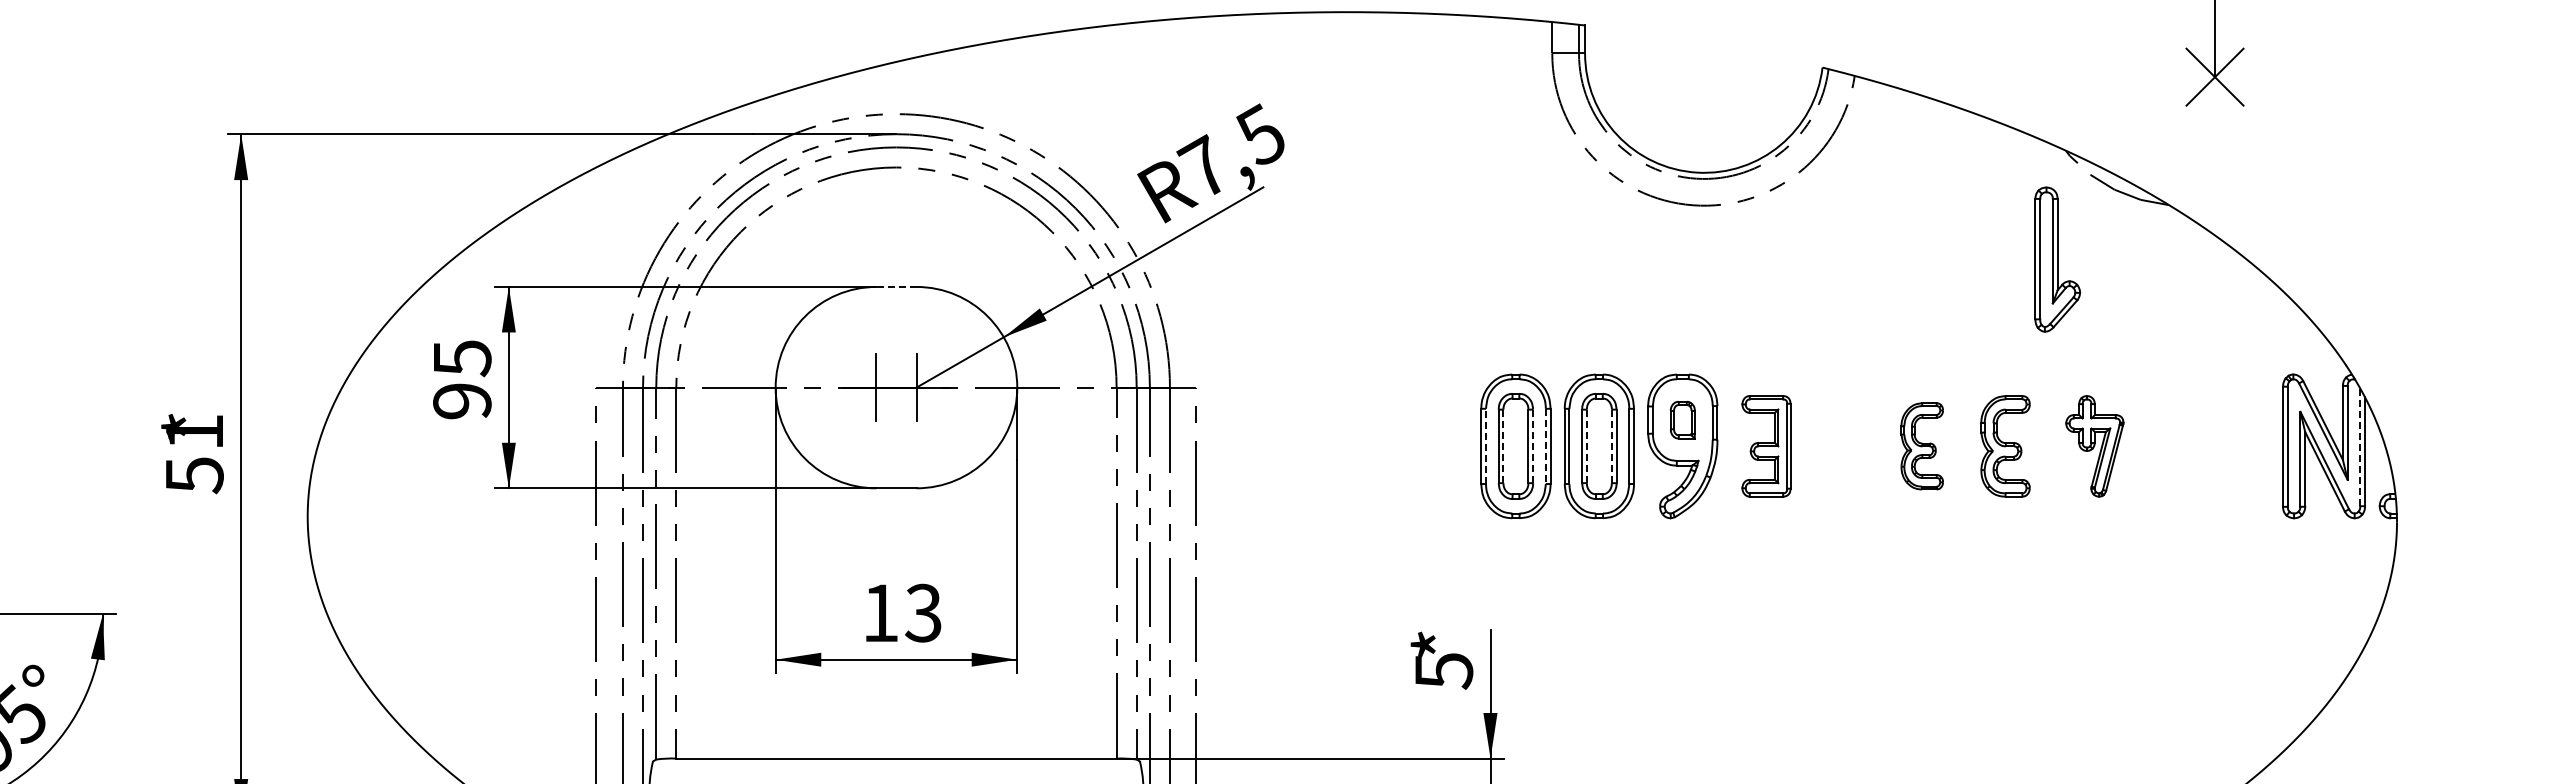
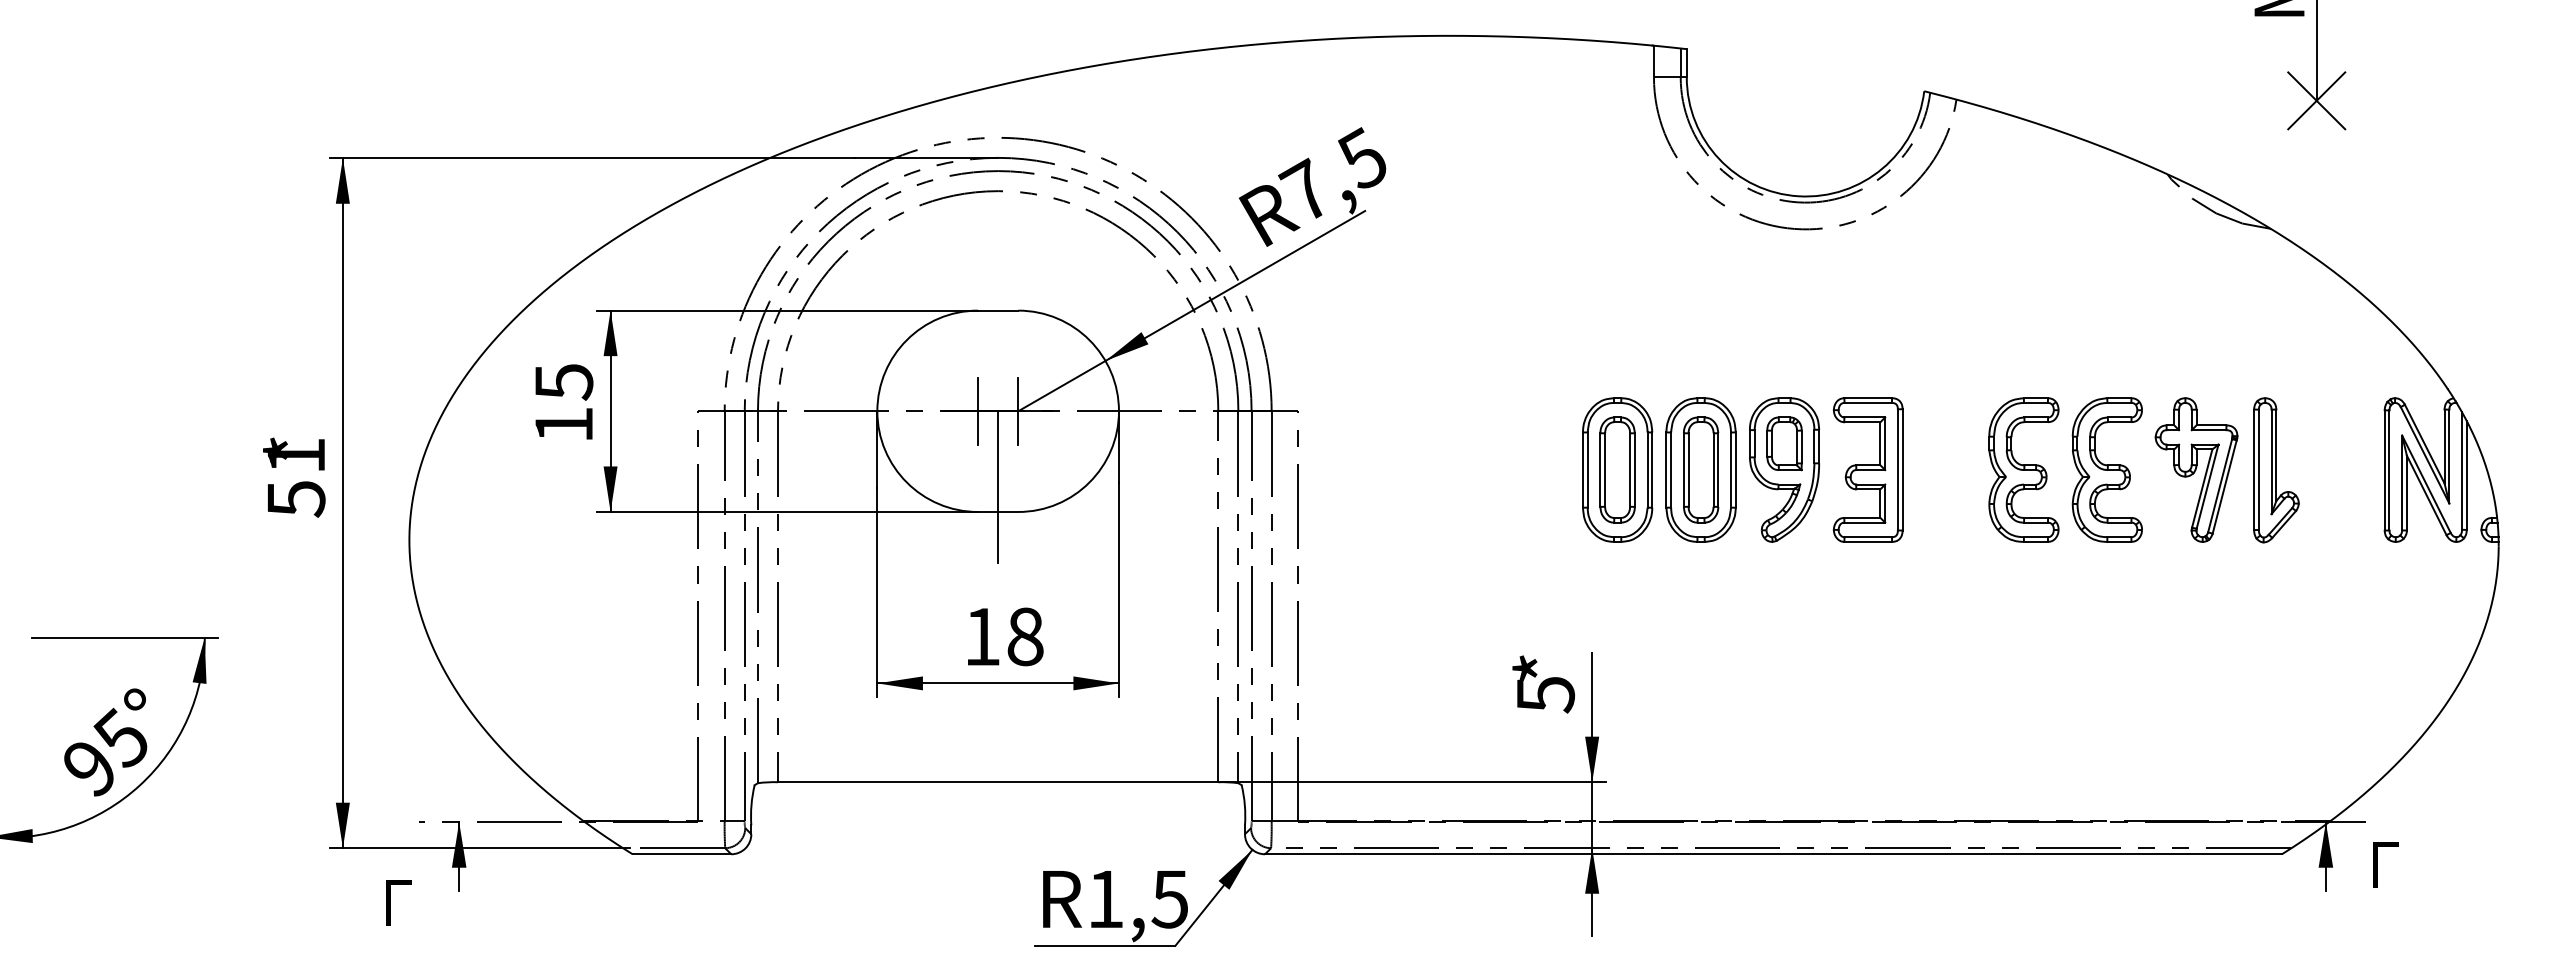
part: (2057, 259) -> (2276, 470), moved
line: (895, 286) -> (997, 310), dashed -> solid
text: (461, 400) -> (563, 424), 95 -> 15
part: (1682, 419) -> (1784, 443), size x1.43
part: (1765, 445) -> (1867, 469), size x1.43
part: (1921, 445) -> (2023, 469), size x1.67
part: (2004, 445) -> (2106, 469), size x1.43
part: (2094, 445) -> (2196, 469), size x1.43
line: (1485, 446) -> (1587, 470), dashed -> solid
line: (1503, 446) -> (1605, 470), dashed -> solid
line: (1532, 446) -> (1634, 470), dashed -> solid
line: (1545, 446) -> (1647, 470), dashed -> solid
line: (1586, 446) -> (1688, 470), dashed -> solid
line: (1611, 446) -> (1713, 470), dashed -> solid
line: (2360, 447) -> (2462, 471), dashed -> solid
line: (896, 462) -> (998, 486), added
text: (922, 612) -> (1024, 636), 13 -> 18

